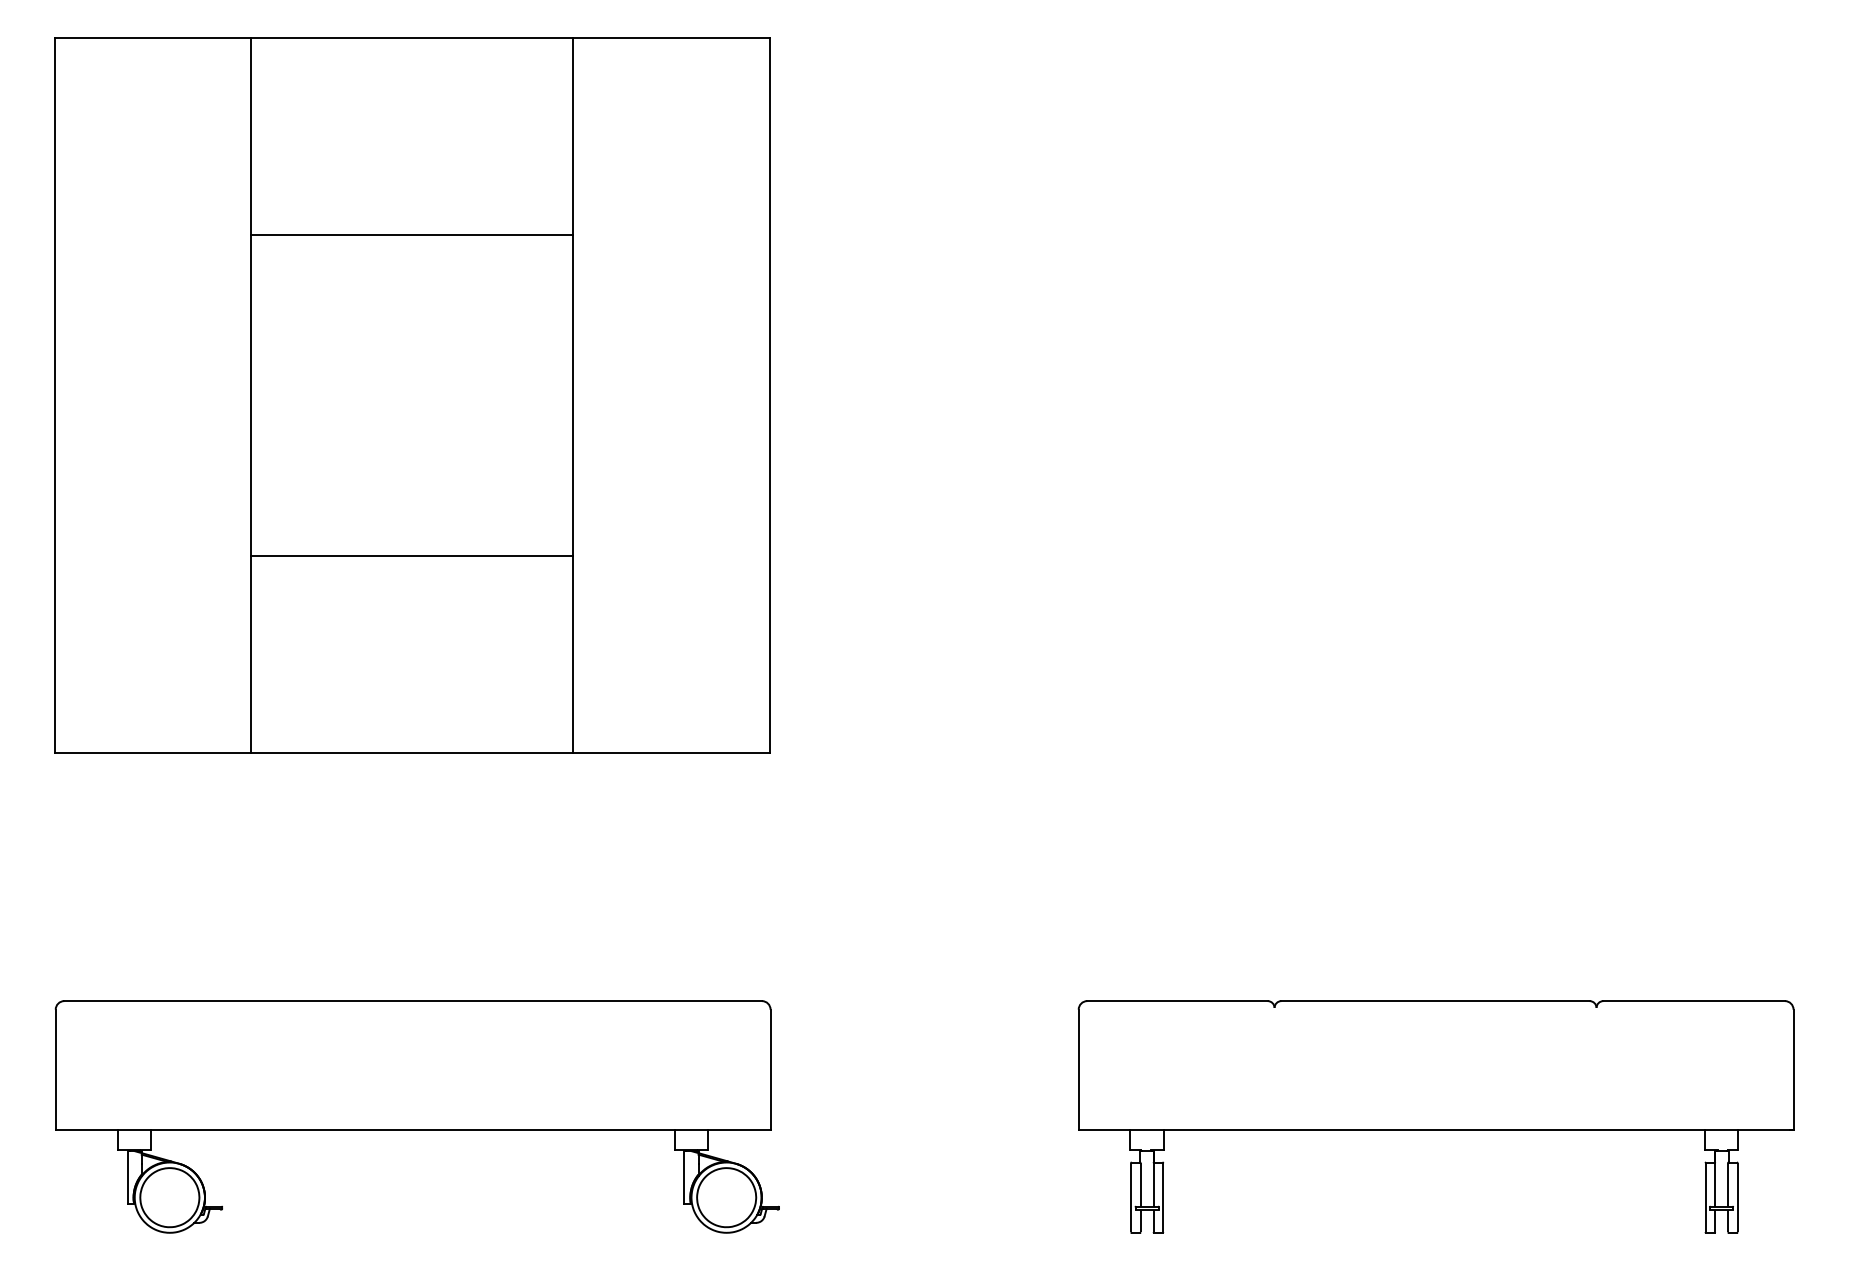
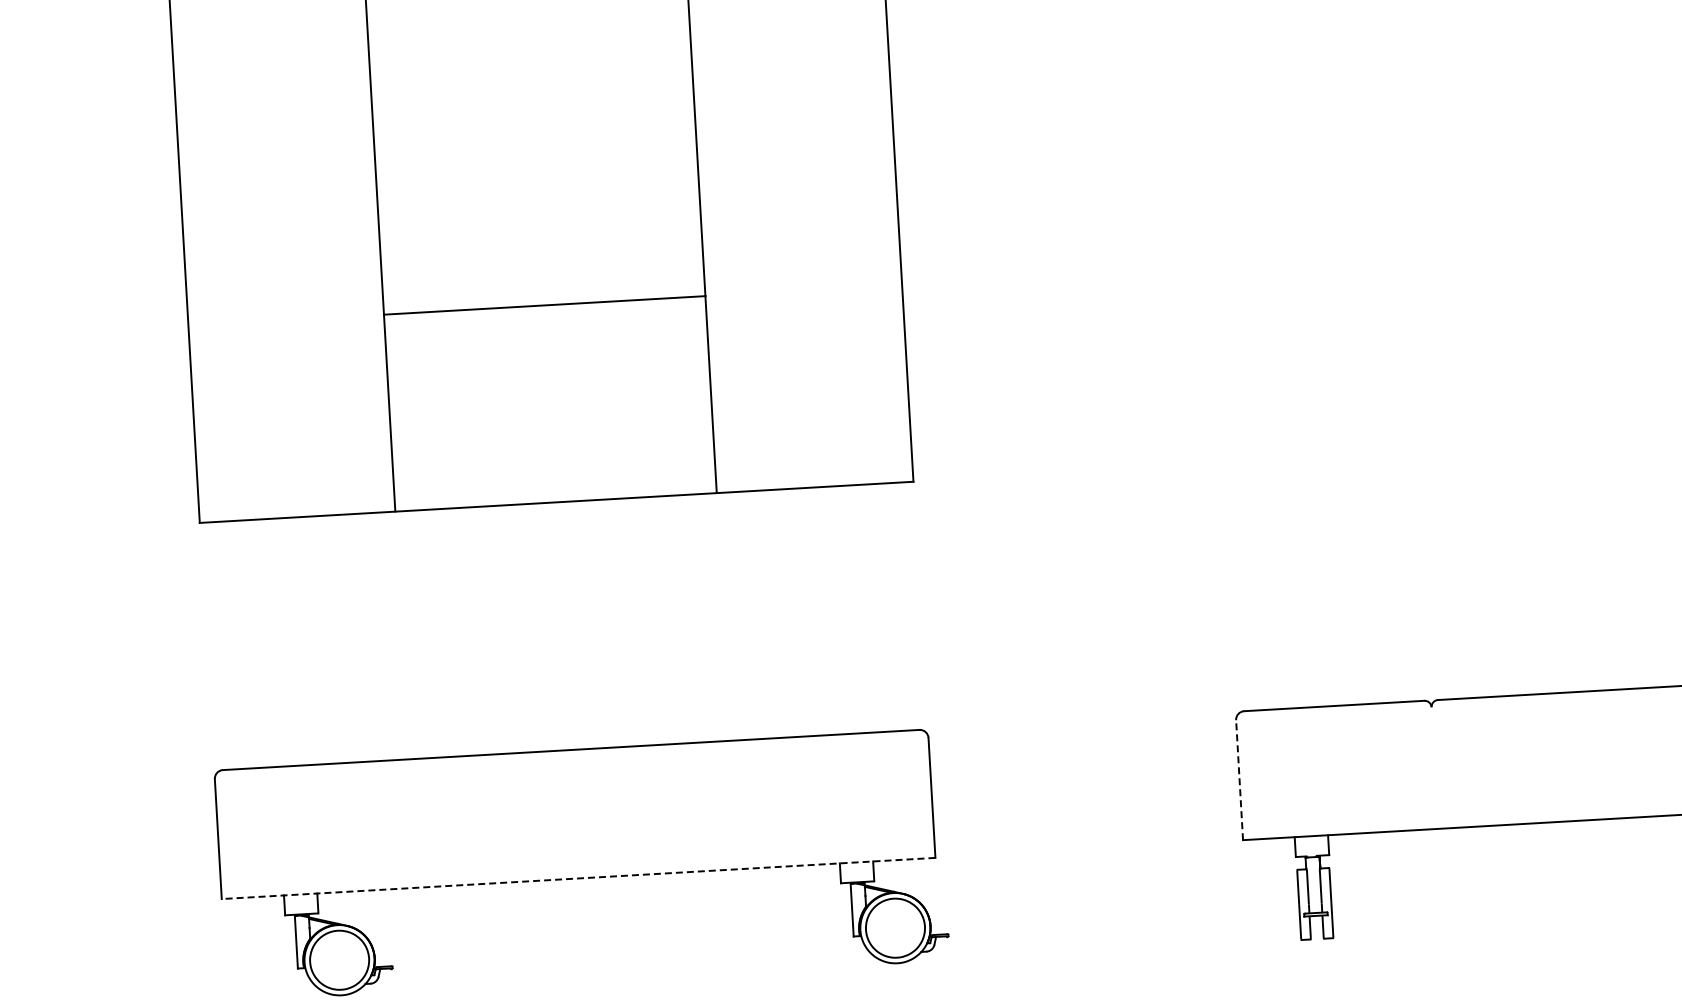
line: (1078, 1069) -> (1239, 779), solid -> dashed
line: (412, 1129) -> (577, 878), solid -> dashed

